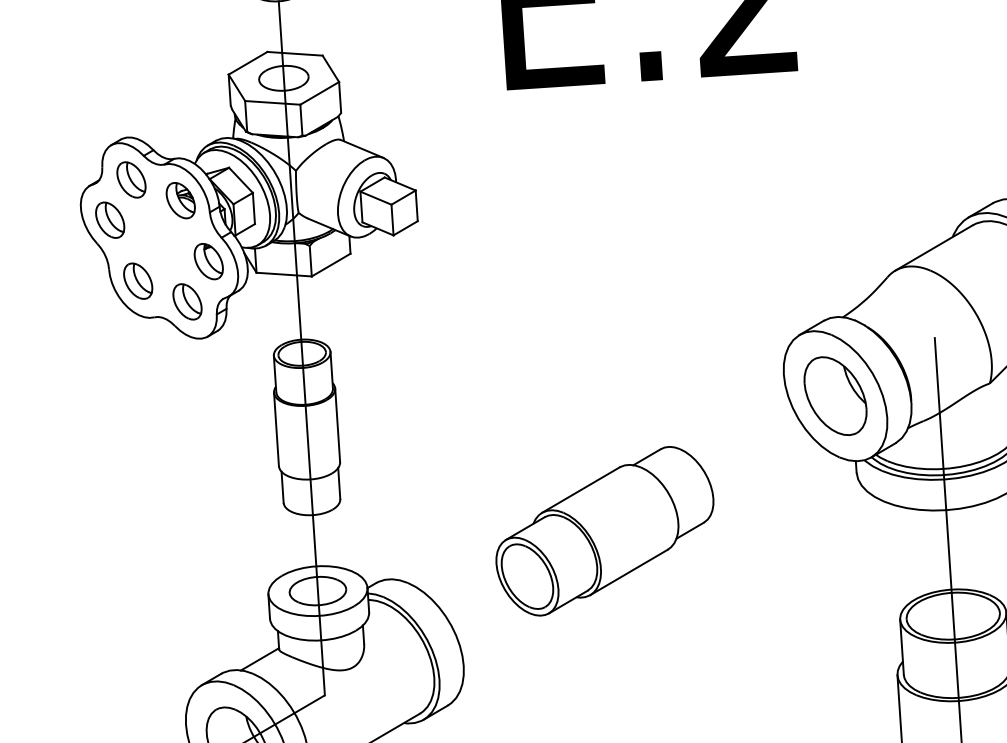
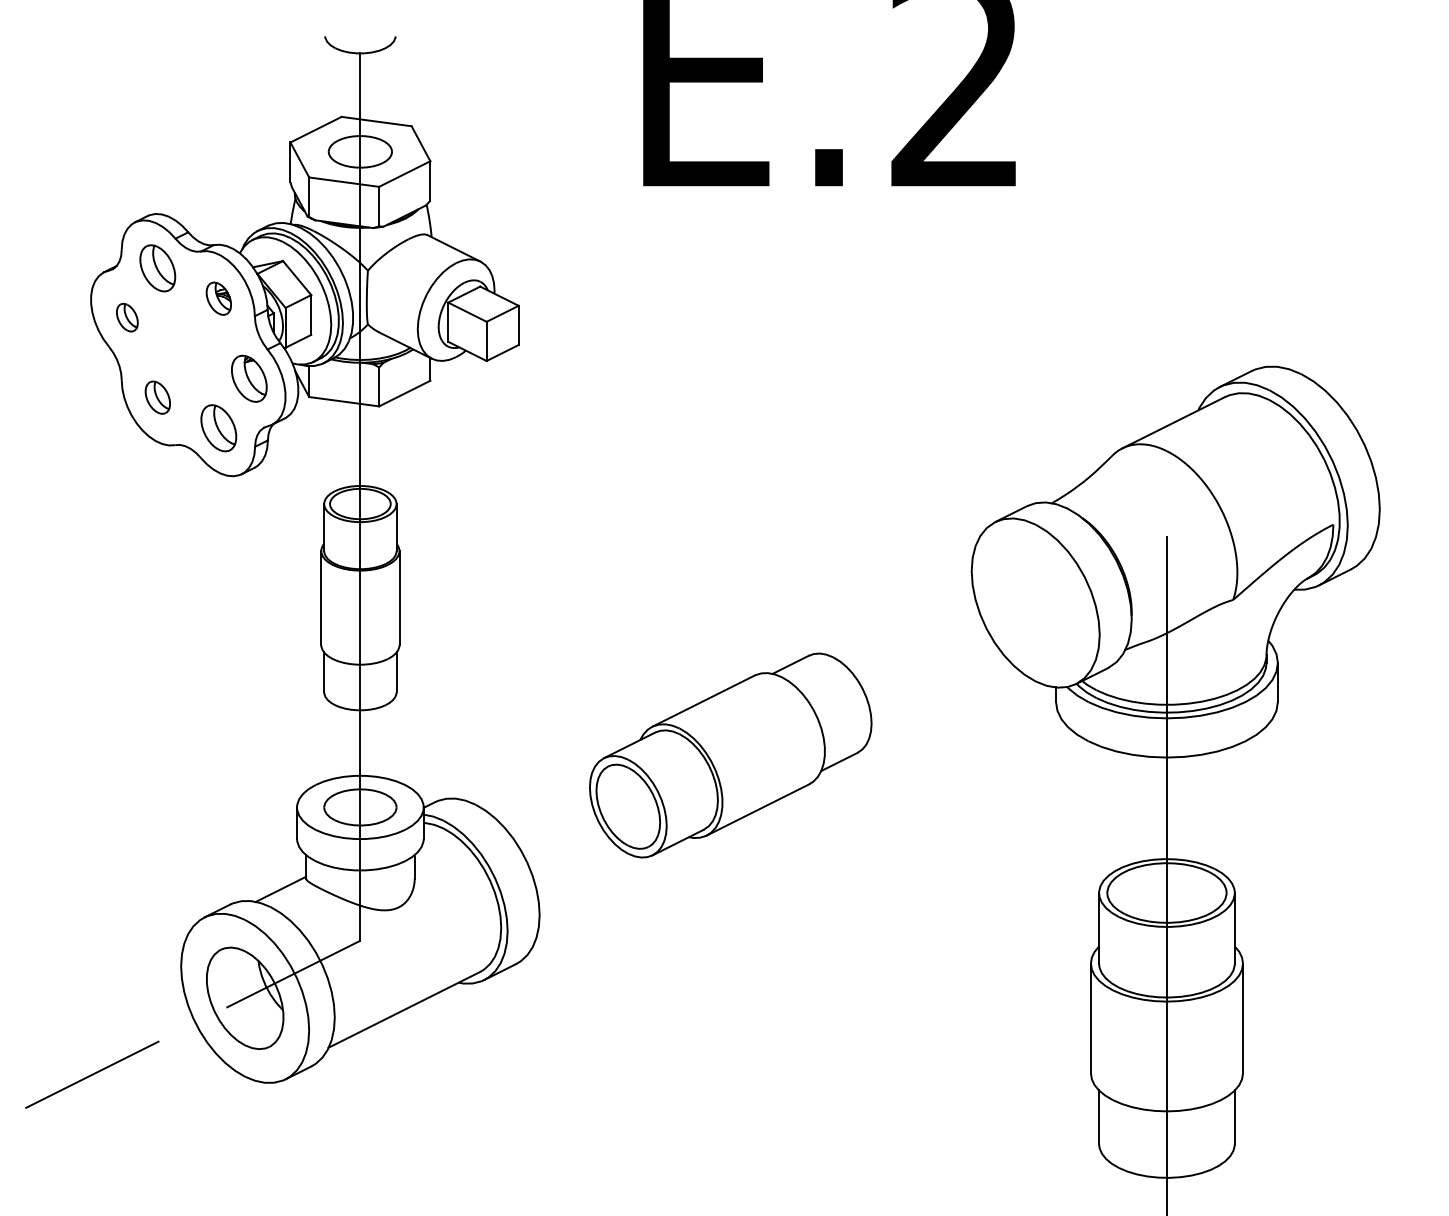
part: (180, 200) -> (218, 298), size x0.7
part: (110, 219) -> (127, 317), size x0.6
part: (137, 281) -> (157, 397), size x0.7
part: (835, 395) -> (1035, 602), removed

